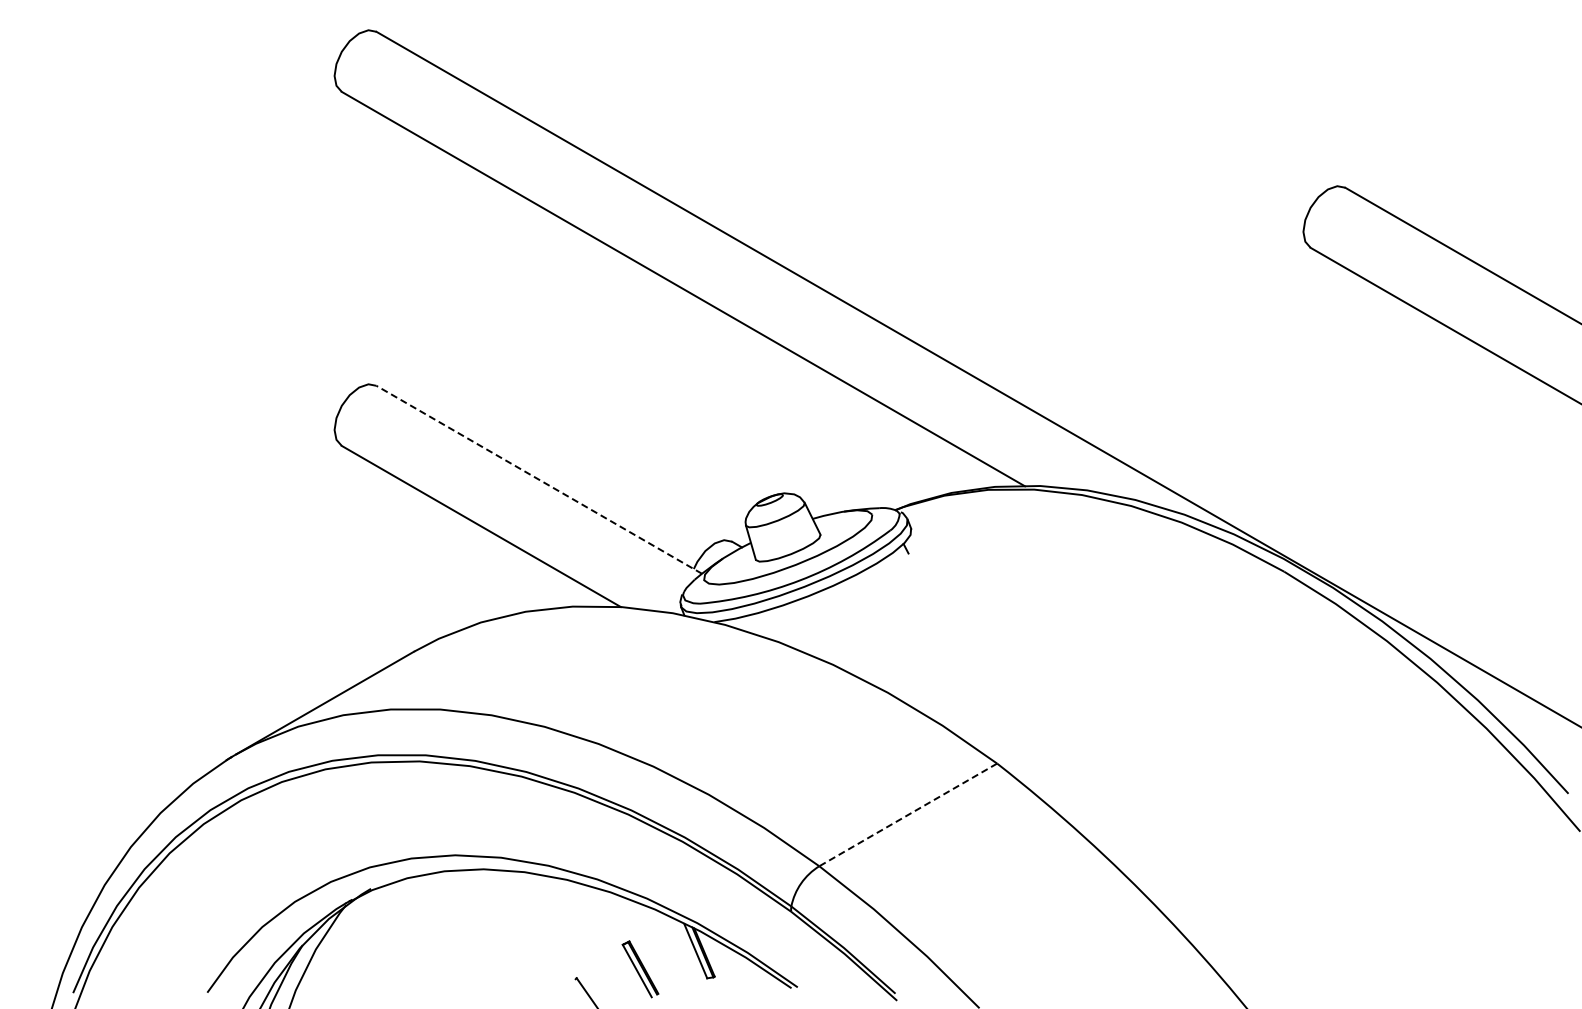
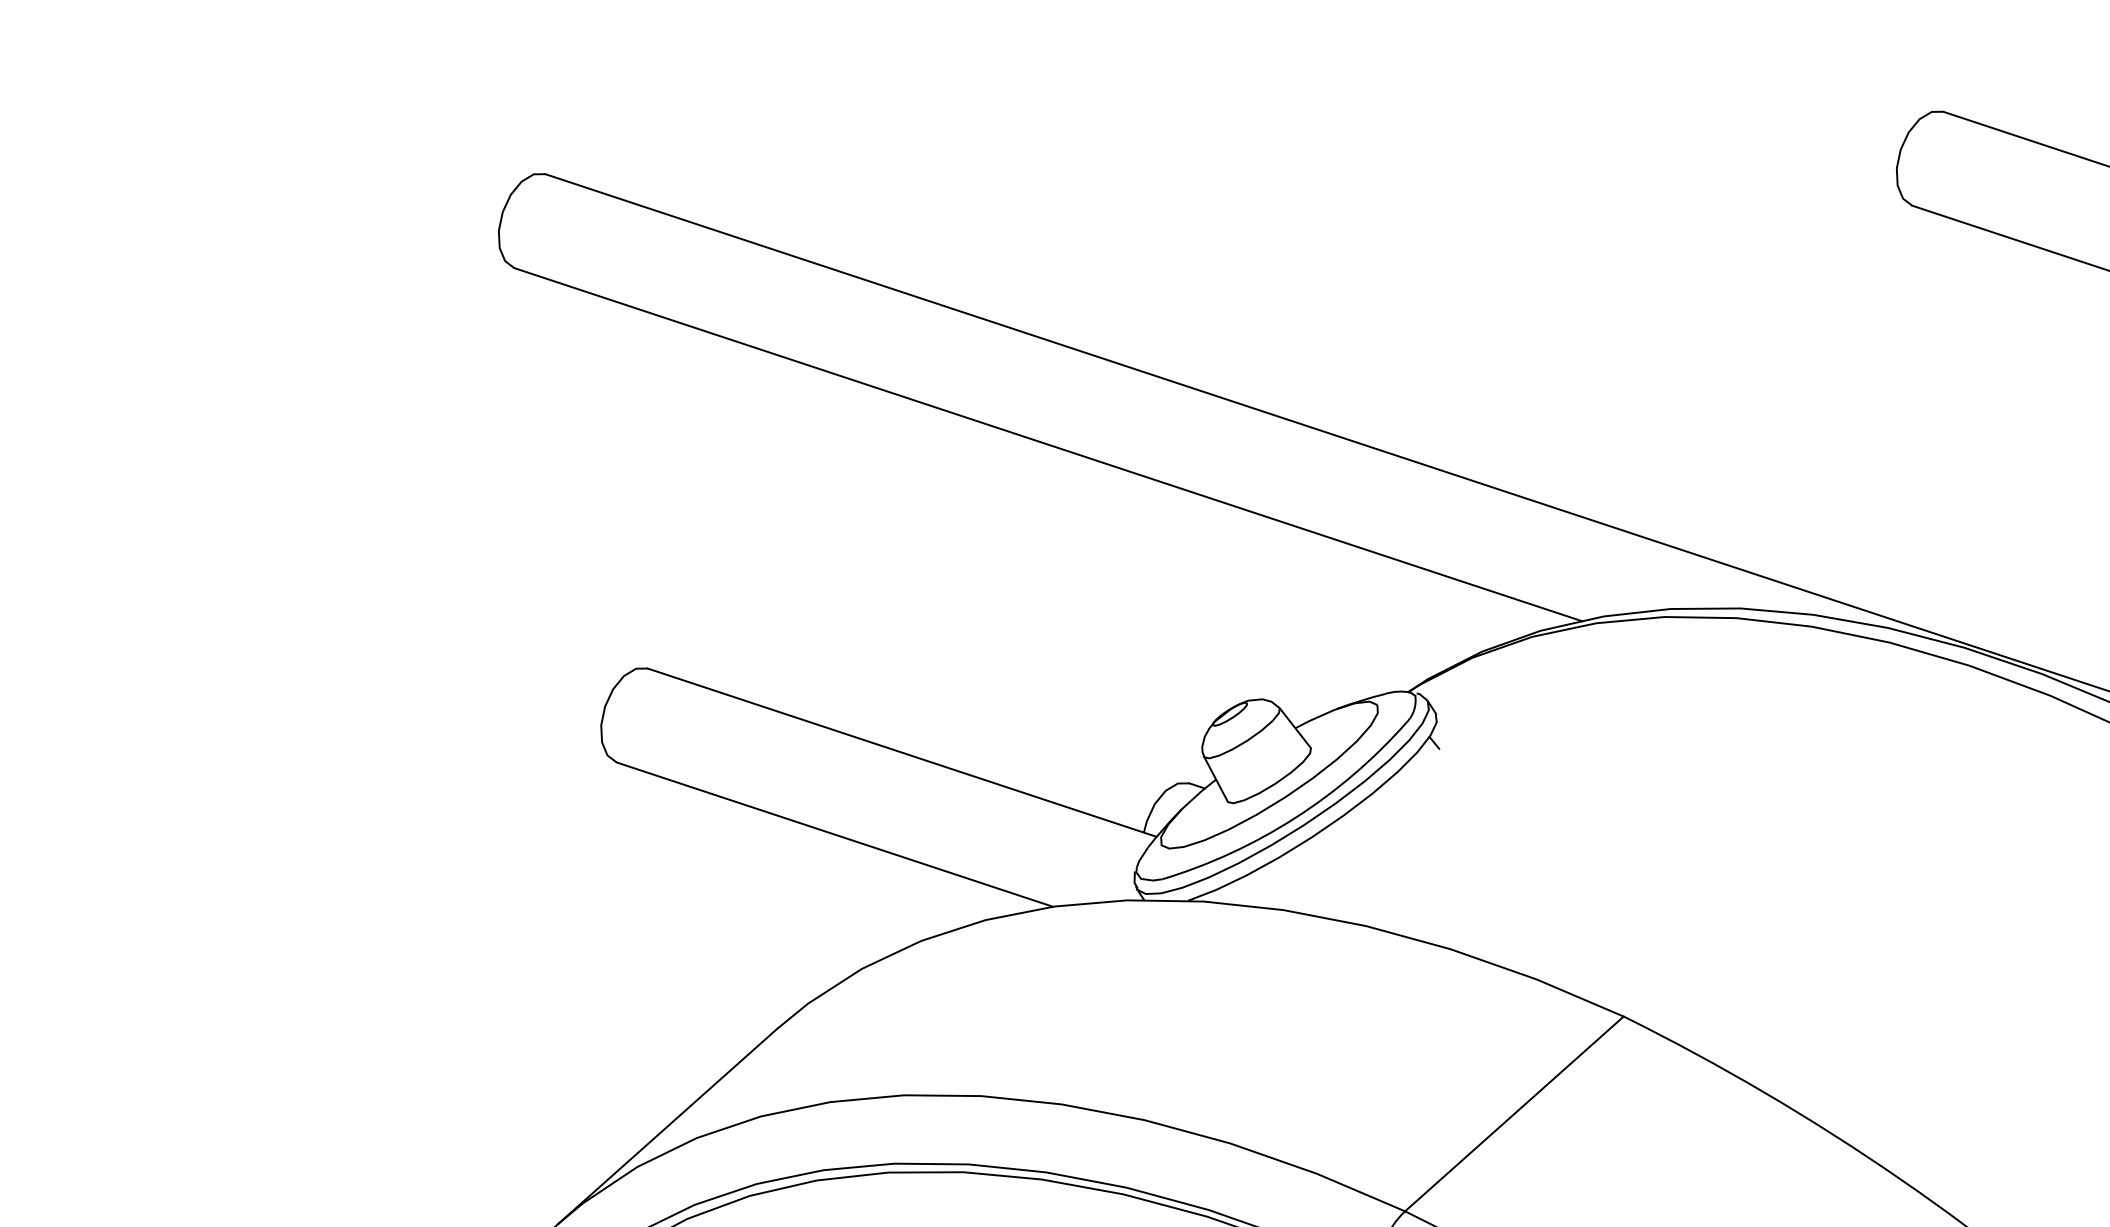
line: (539, 479) -> (902, 752), dashed -> solid
line: (908, 814) -> (1514, 1113), dashed -> solid

